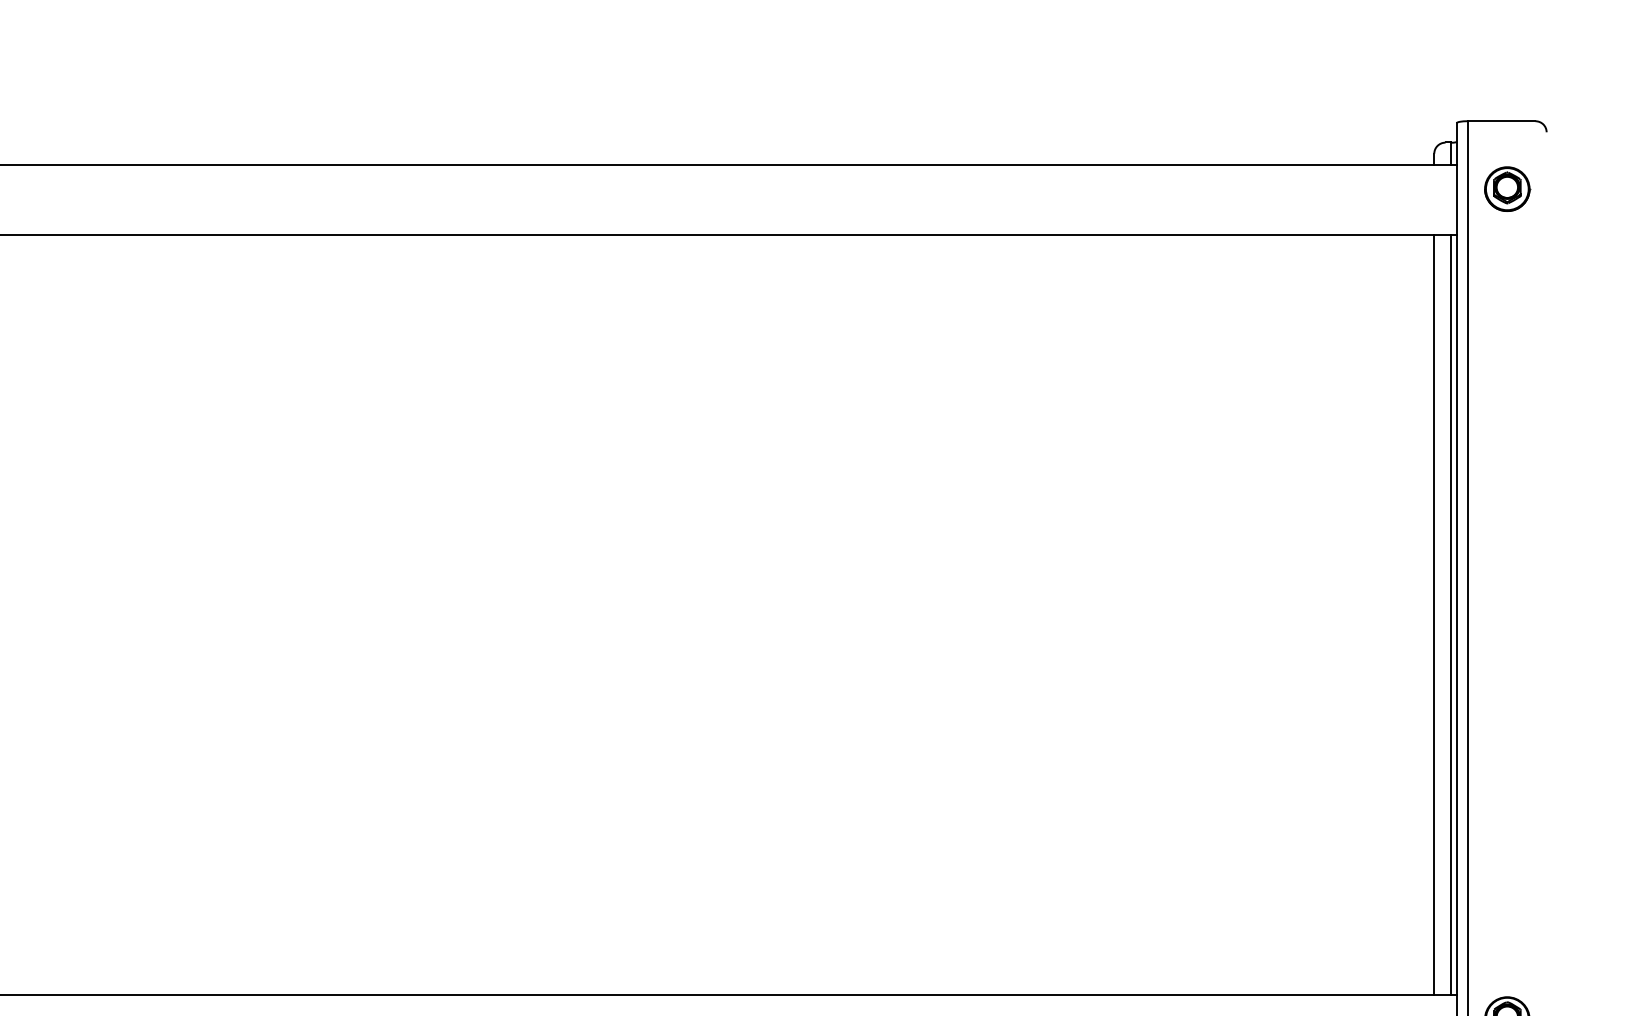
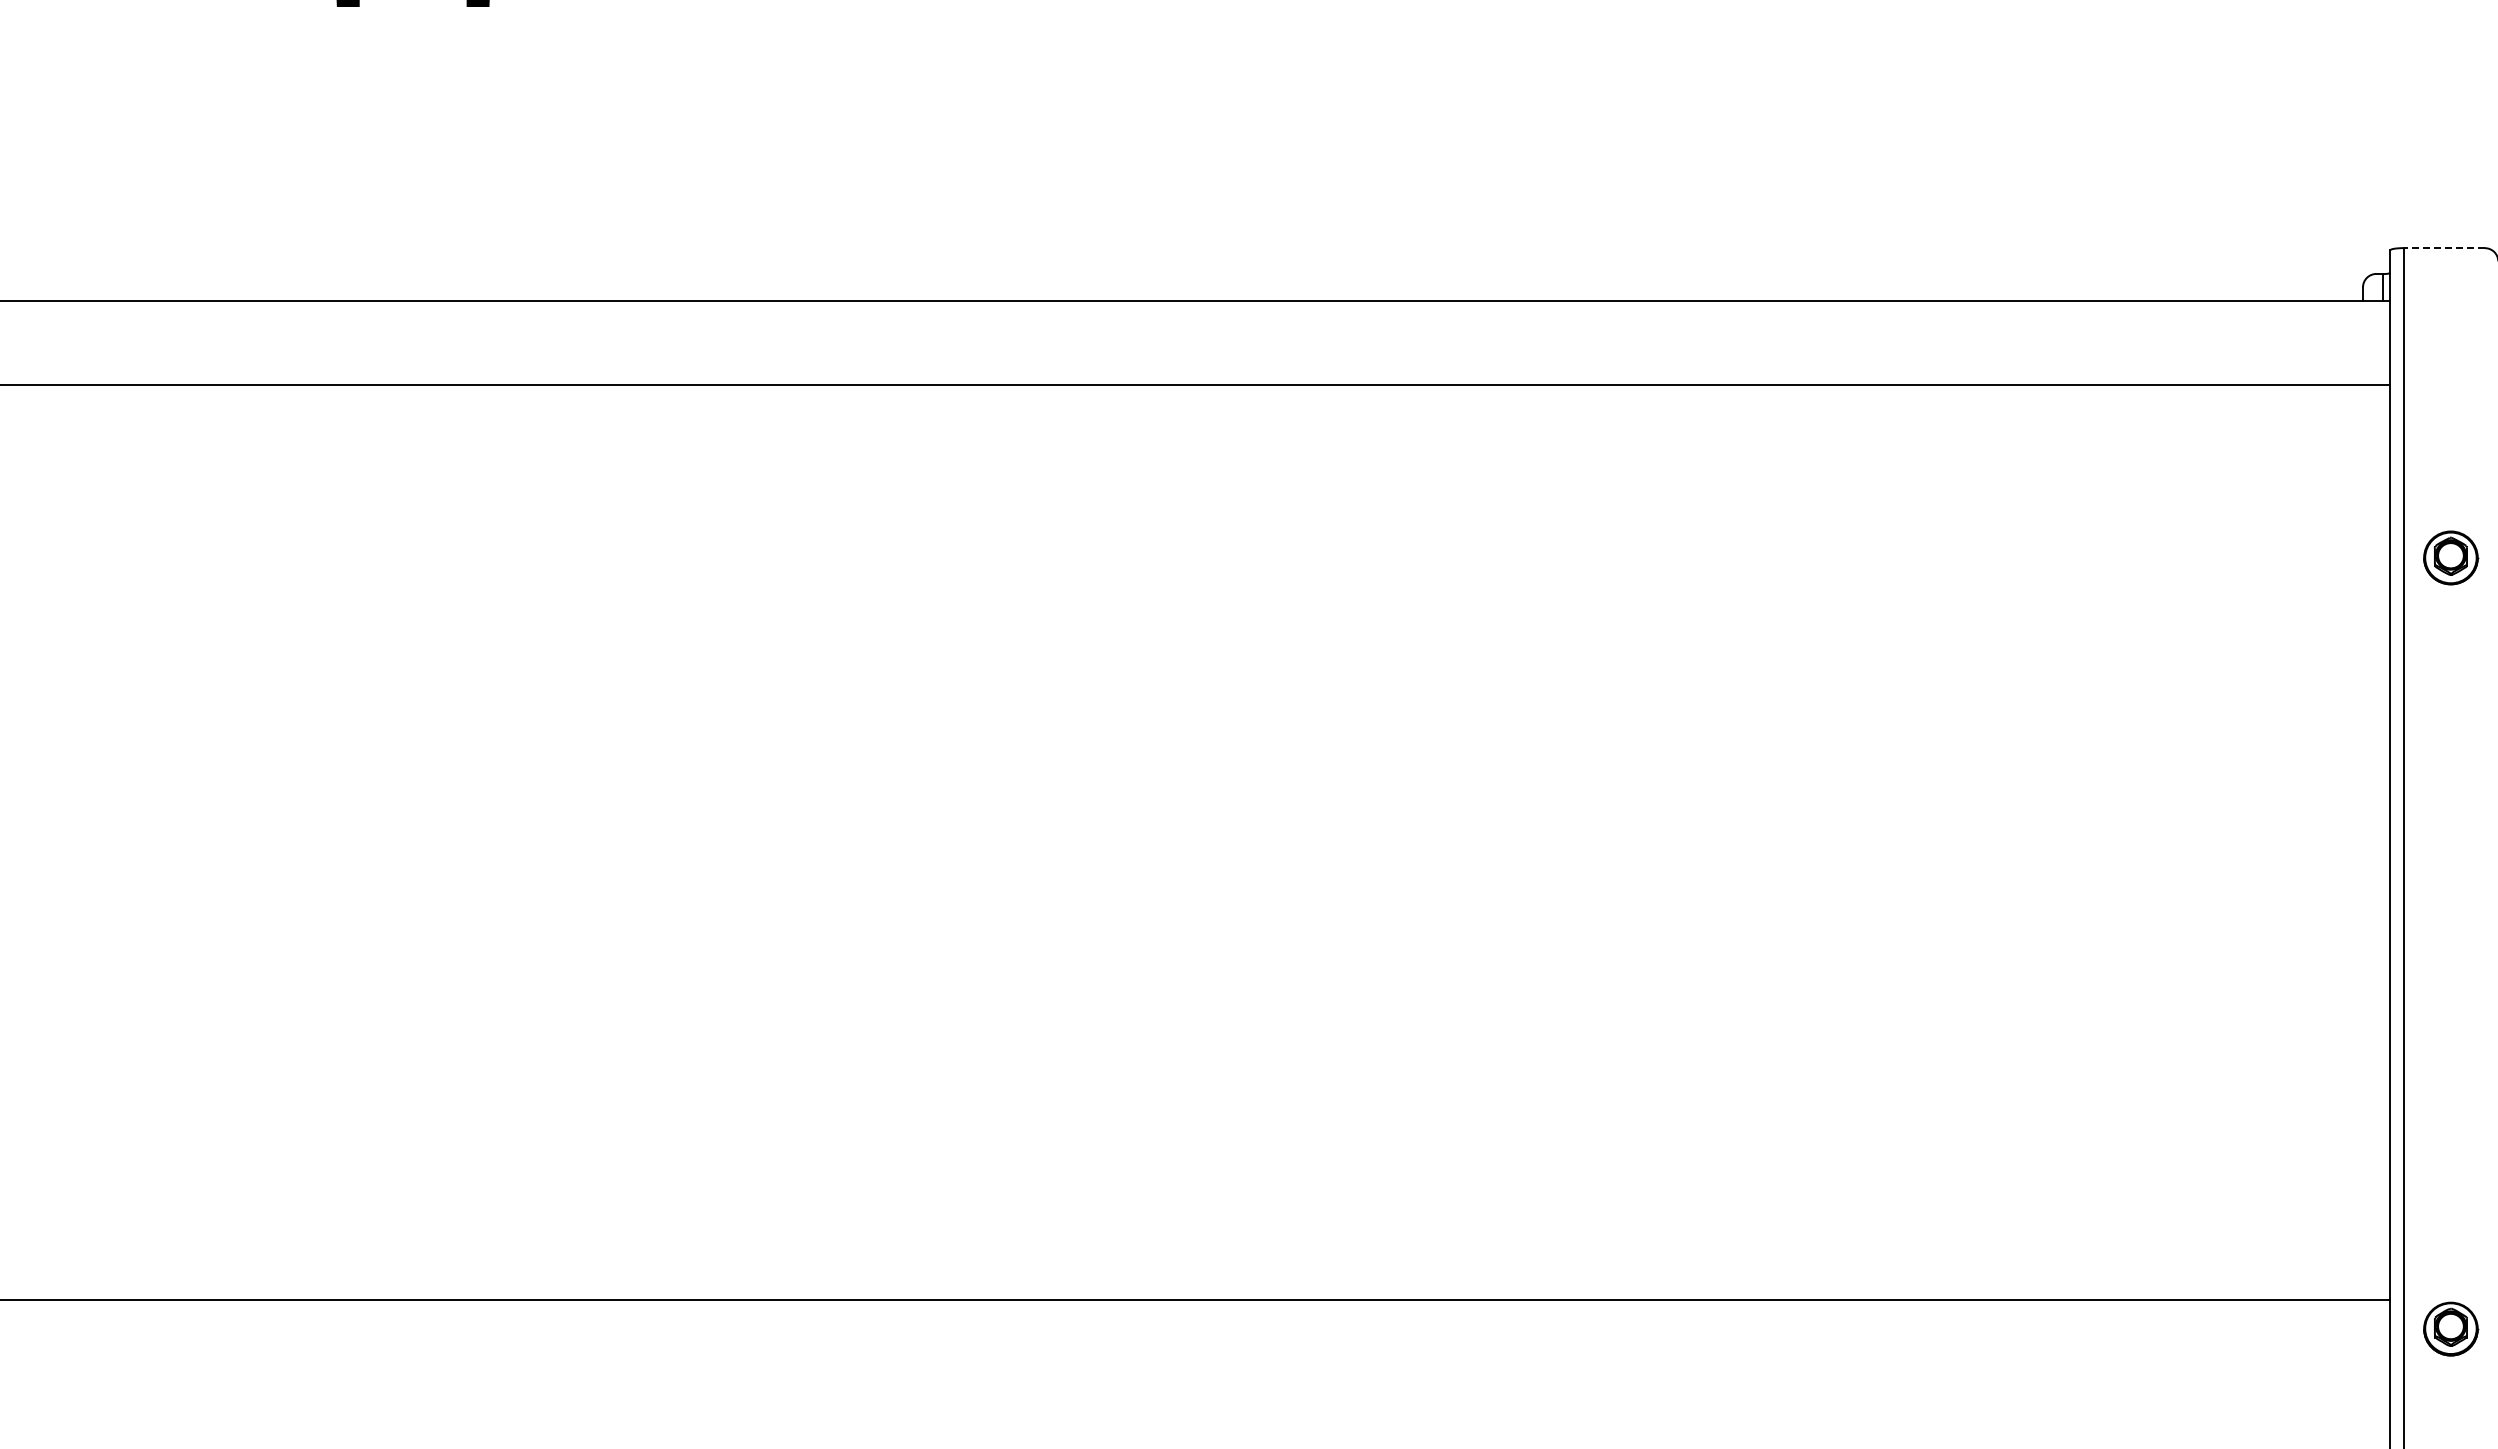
line: (1501, 120) -> (2444, 247), solid -> dashed
part: (1507, 188) -> (2451, 557), moved
line: (1434, 614) -> (2363, 842), removed
line: (1451, 614) -> (2383, 842), removed

